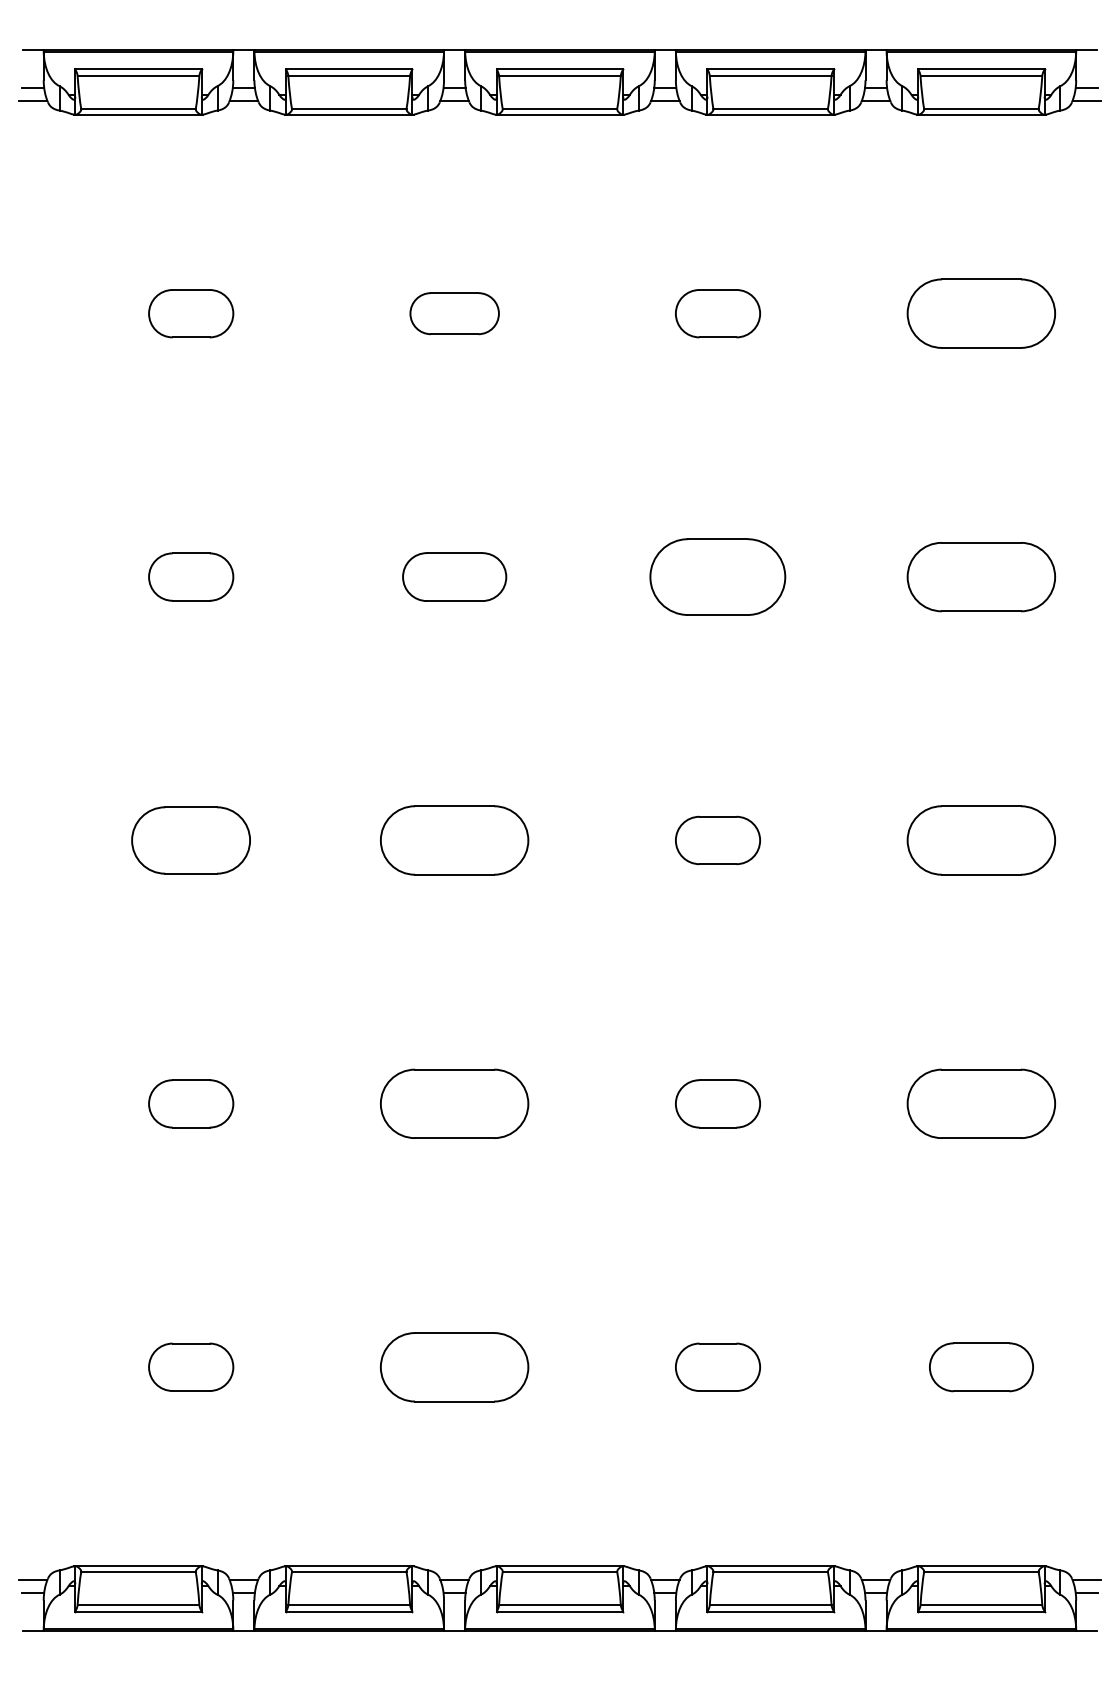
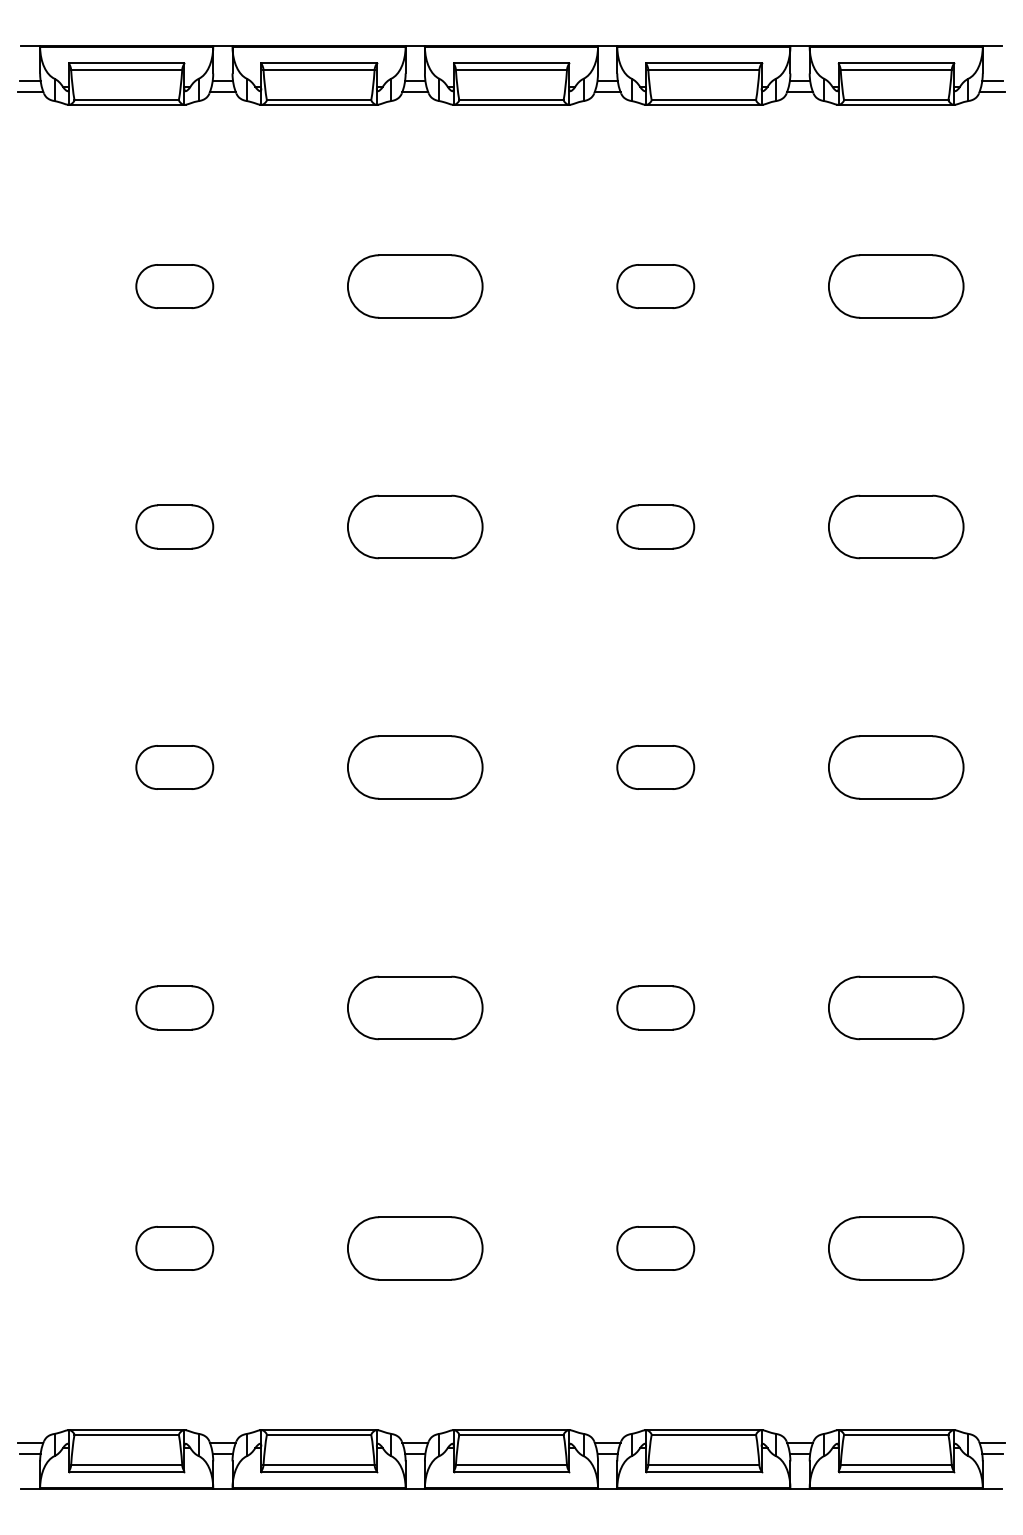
part: (454, 313) -> (415, 286), size x1.67
part: (454, 576) -> (415, 526), size x1.43
part: (717, 576) -> (655, 526), size x0.62
part: (190, 840) -> (174, 767), size x0.71
part: (981, 1367) -> (896, 1248), size x1.43

